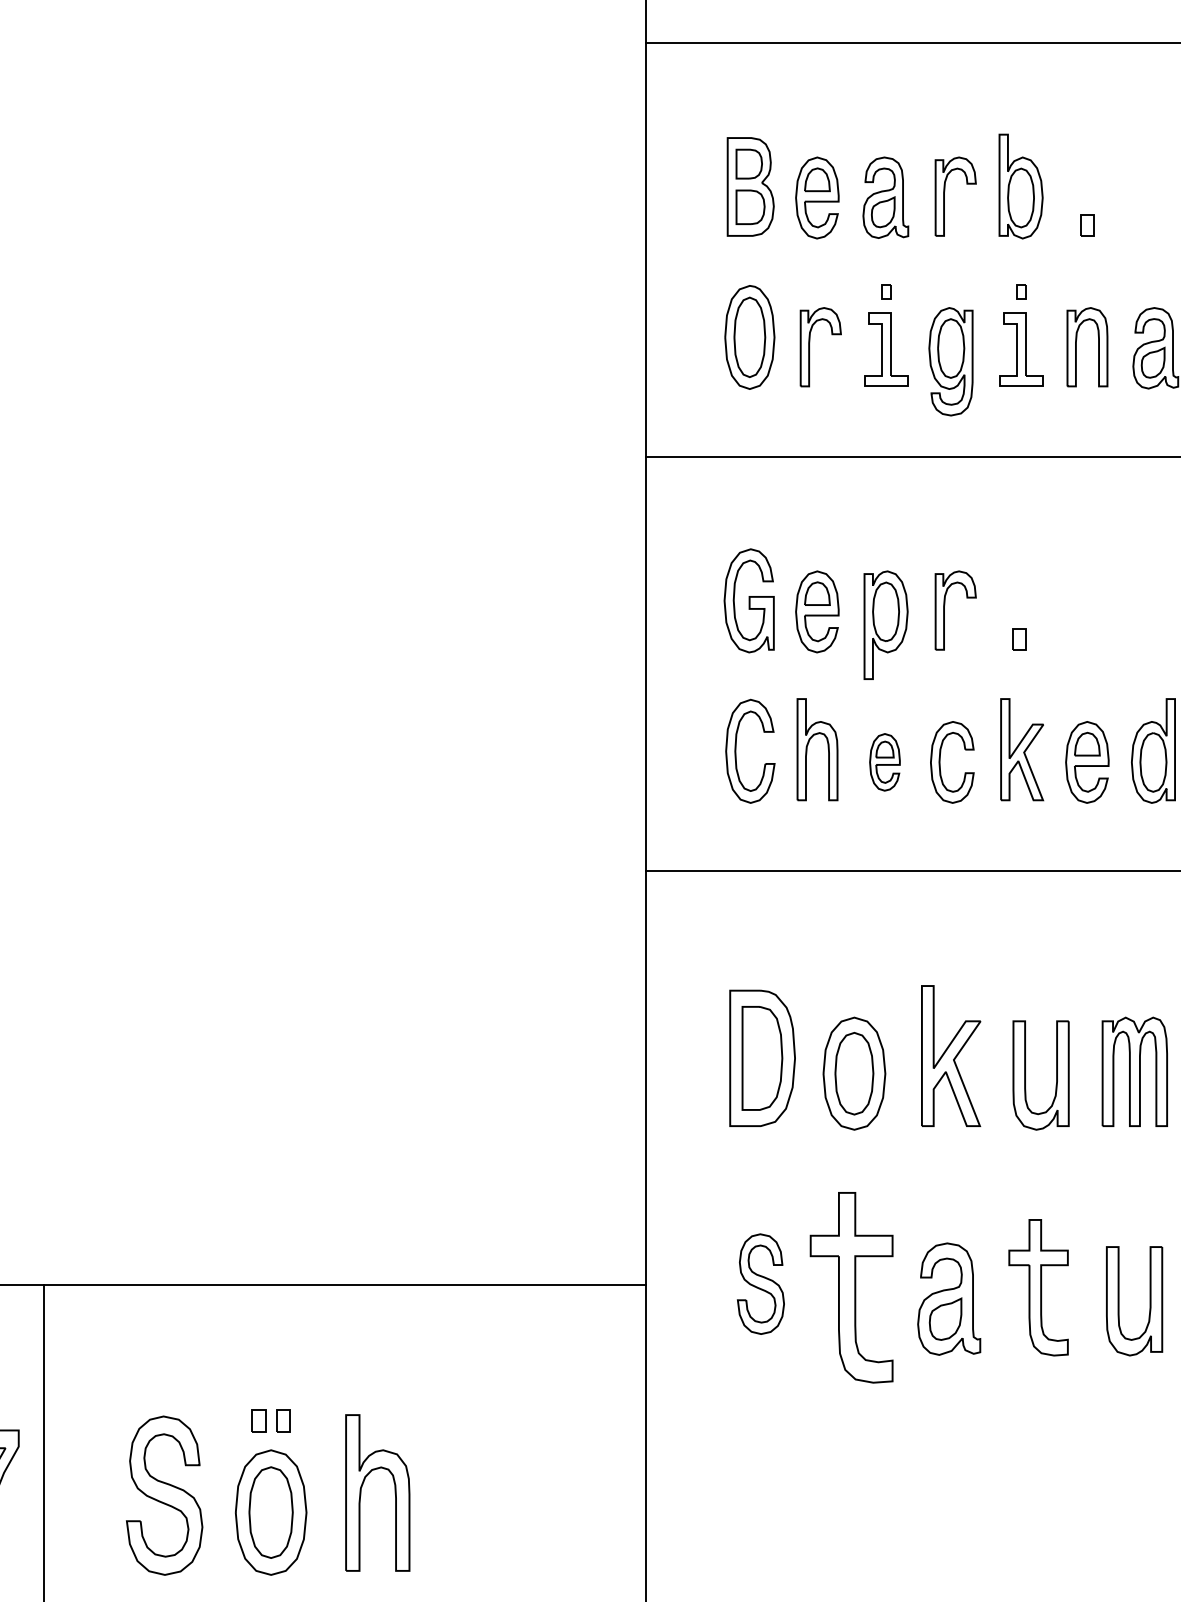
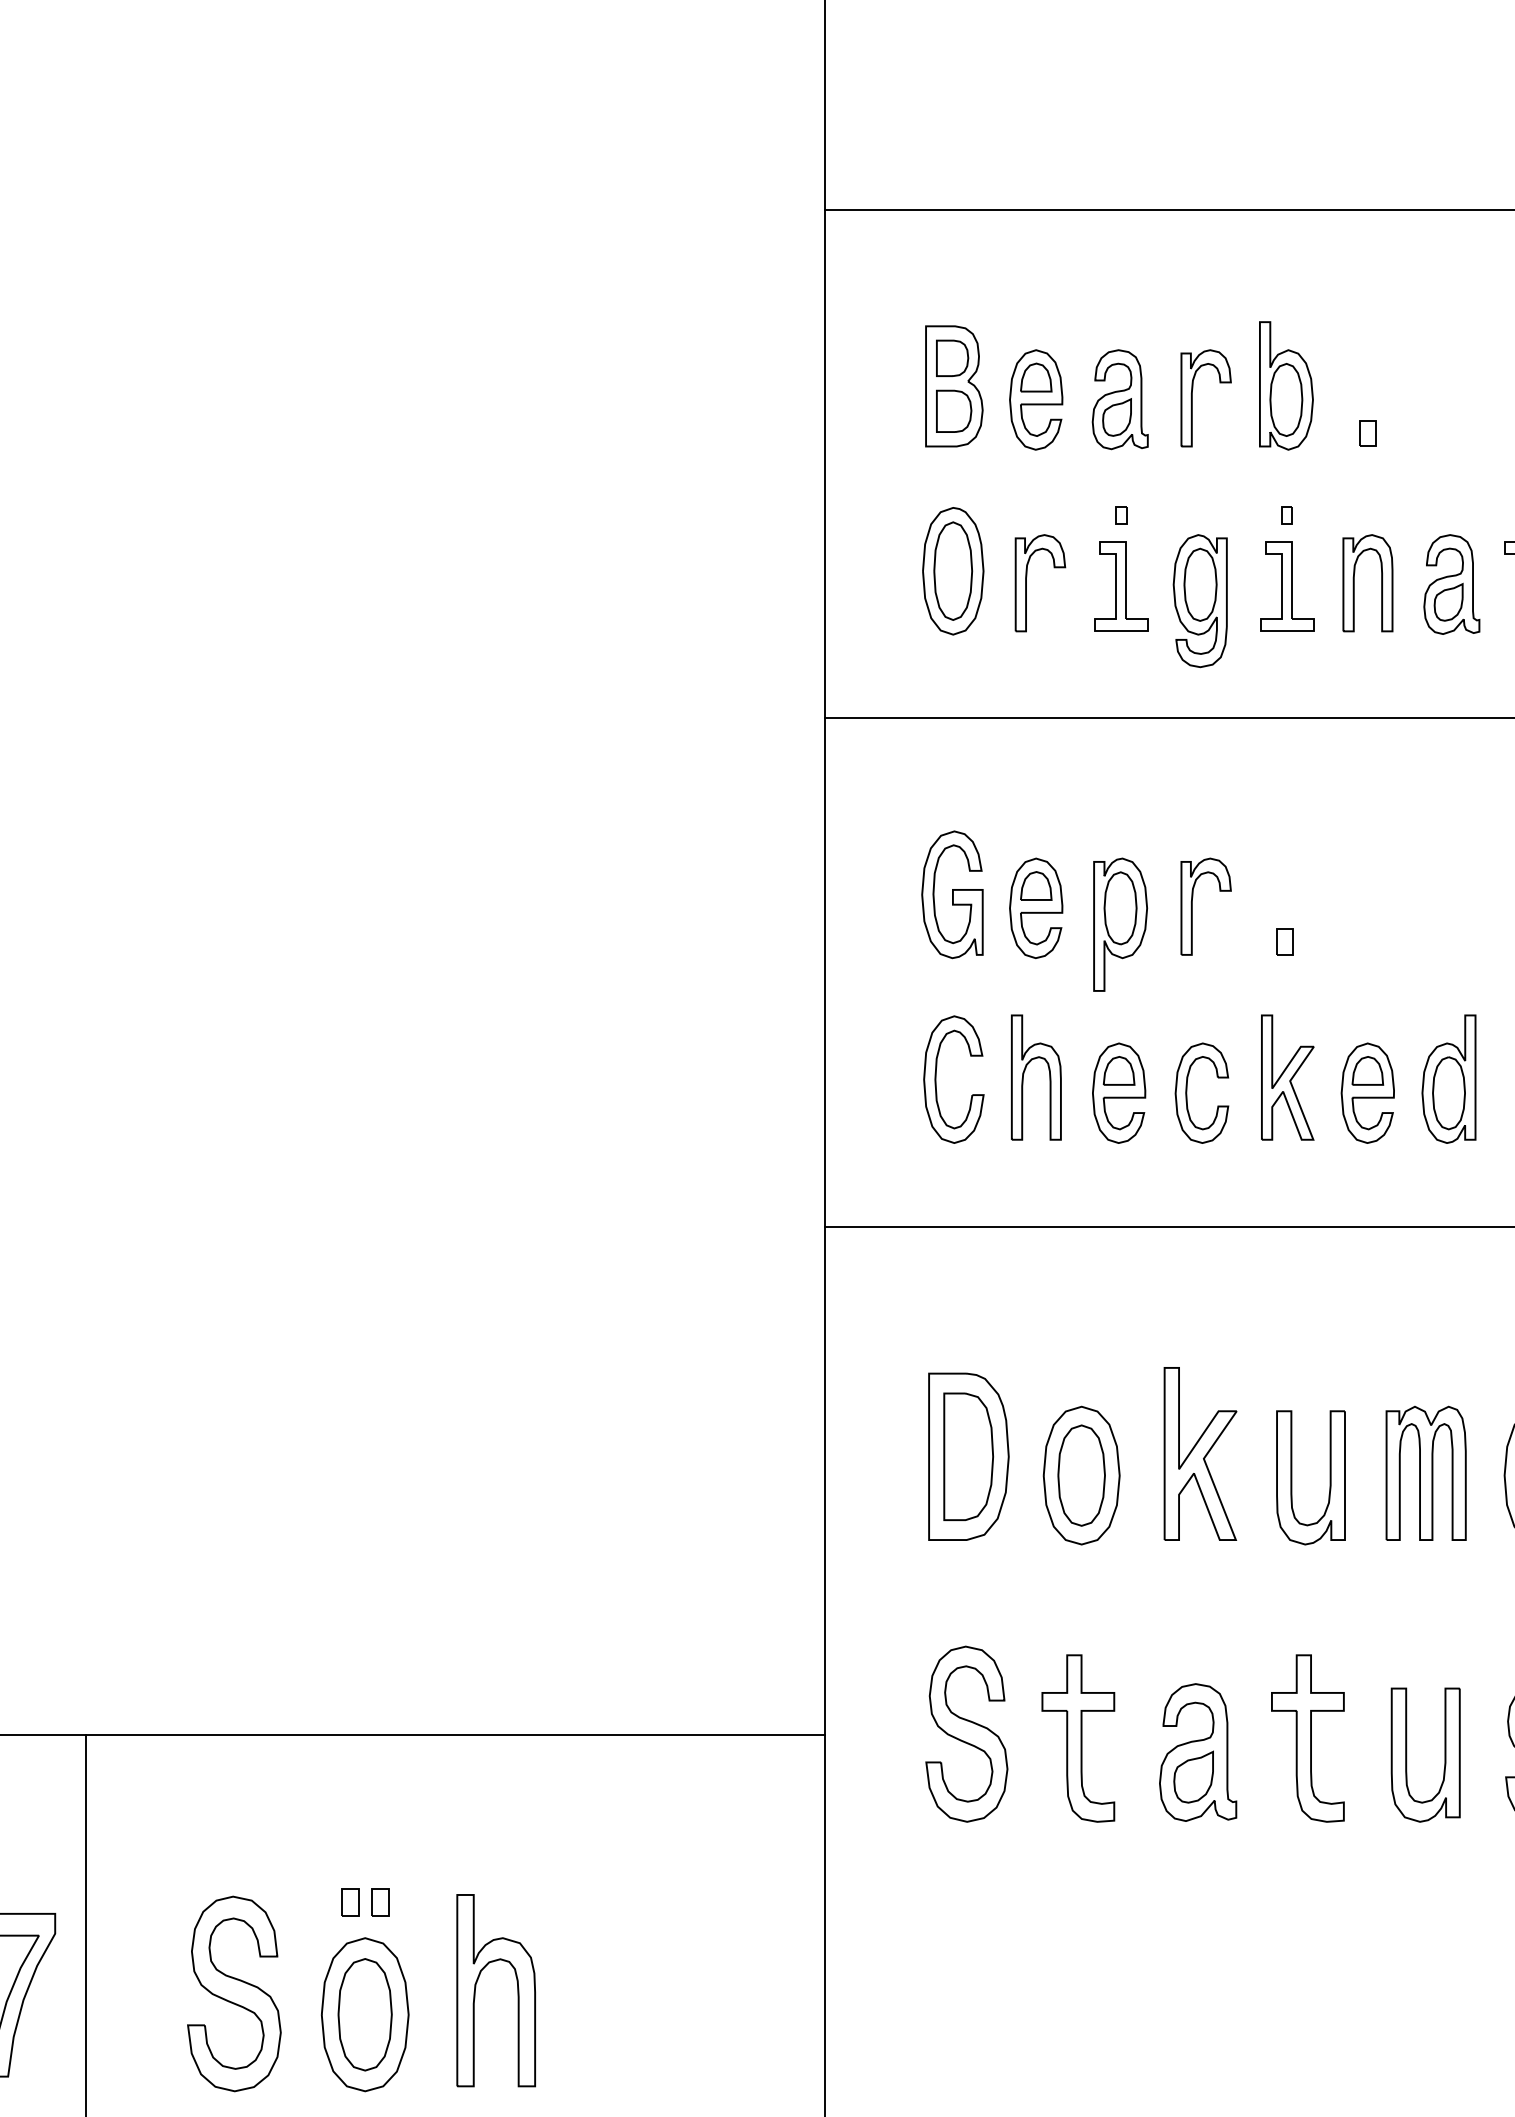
part: (885, 761) -> (1119, 1092), size x1.43
part: (760, 1283) -> (966, 1733), size x1.43
part: (851, 1287) -> (1078, 1738), size x0.71

